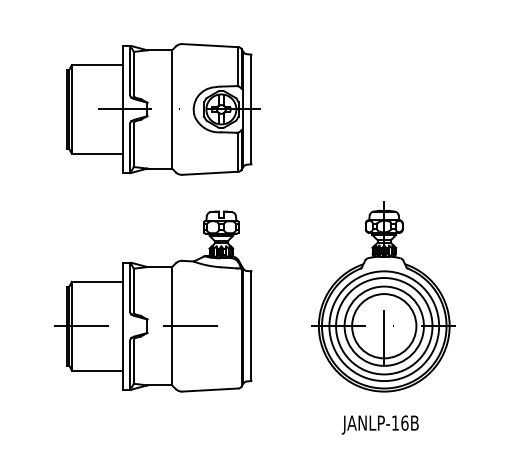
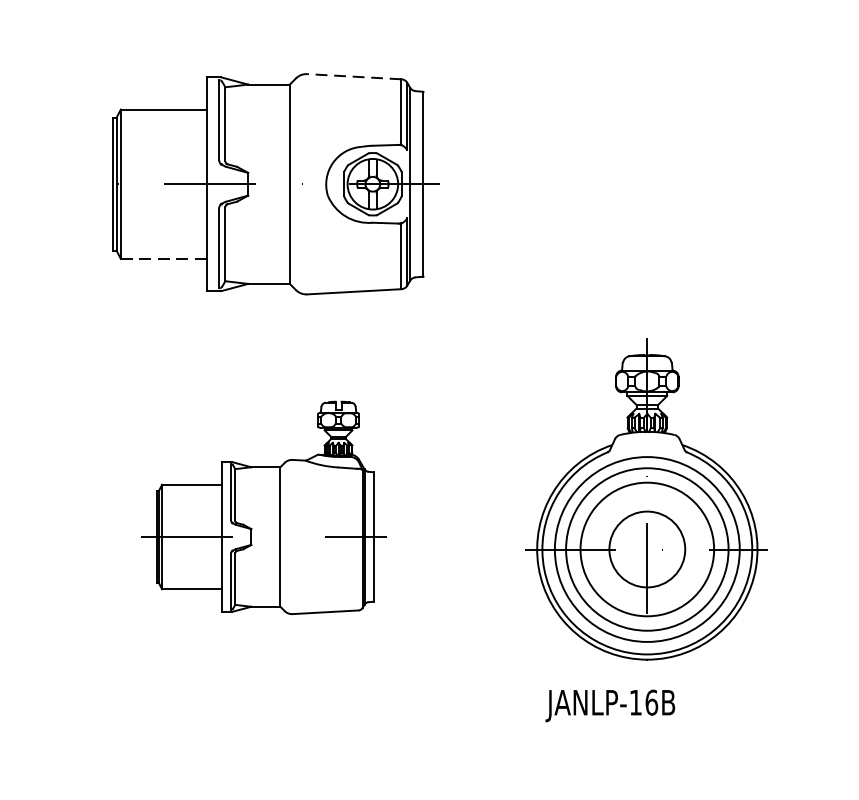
line: (209, 45) -> (352, 76), solid -> dashed
line: (97, 153) -> (164, 258), solid -> dashed
part: (153, 301) -> (258, 507), size x0.7
circle: (384, 326) -> (647, 549), size x0.7
text: (379, 424) -> (608, 704), moved

